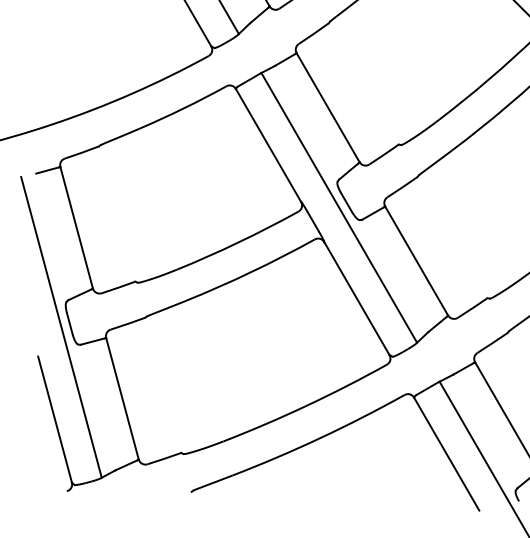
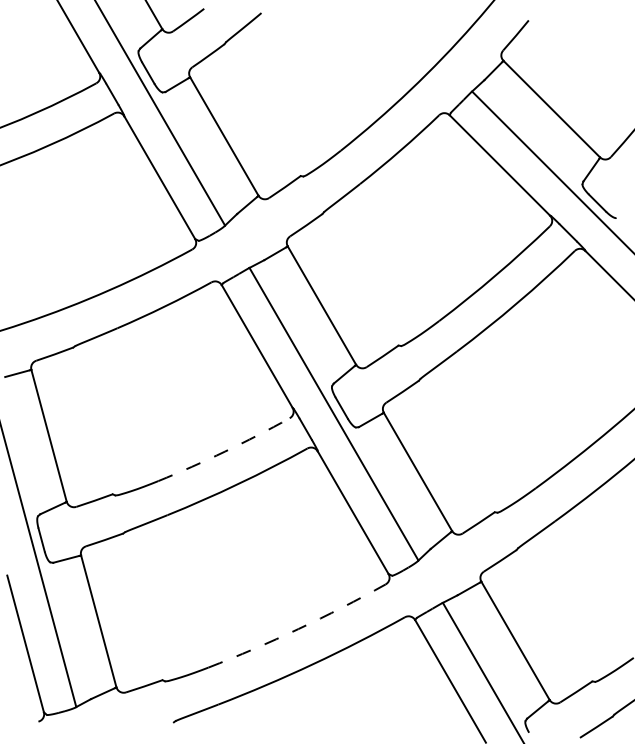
arc: (239, 242) -> (225, 451), solid -> dashed
arc: (306, 406) -> (298, 629), solid -> dashed

